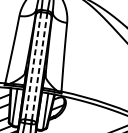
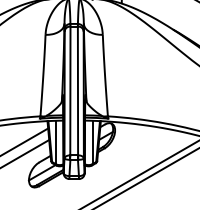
line: (33, 65) -> (70, 90), dashed -> solid
line: (39, 67) -> (77, 91), dashed -> solid

